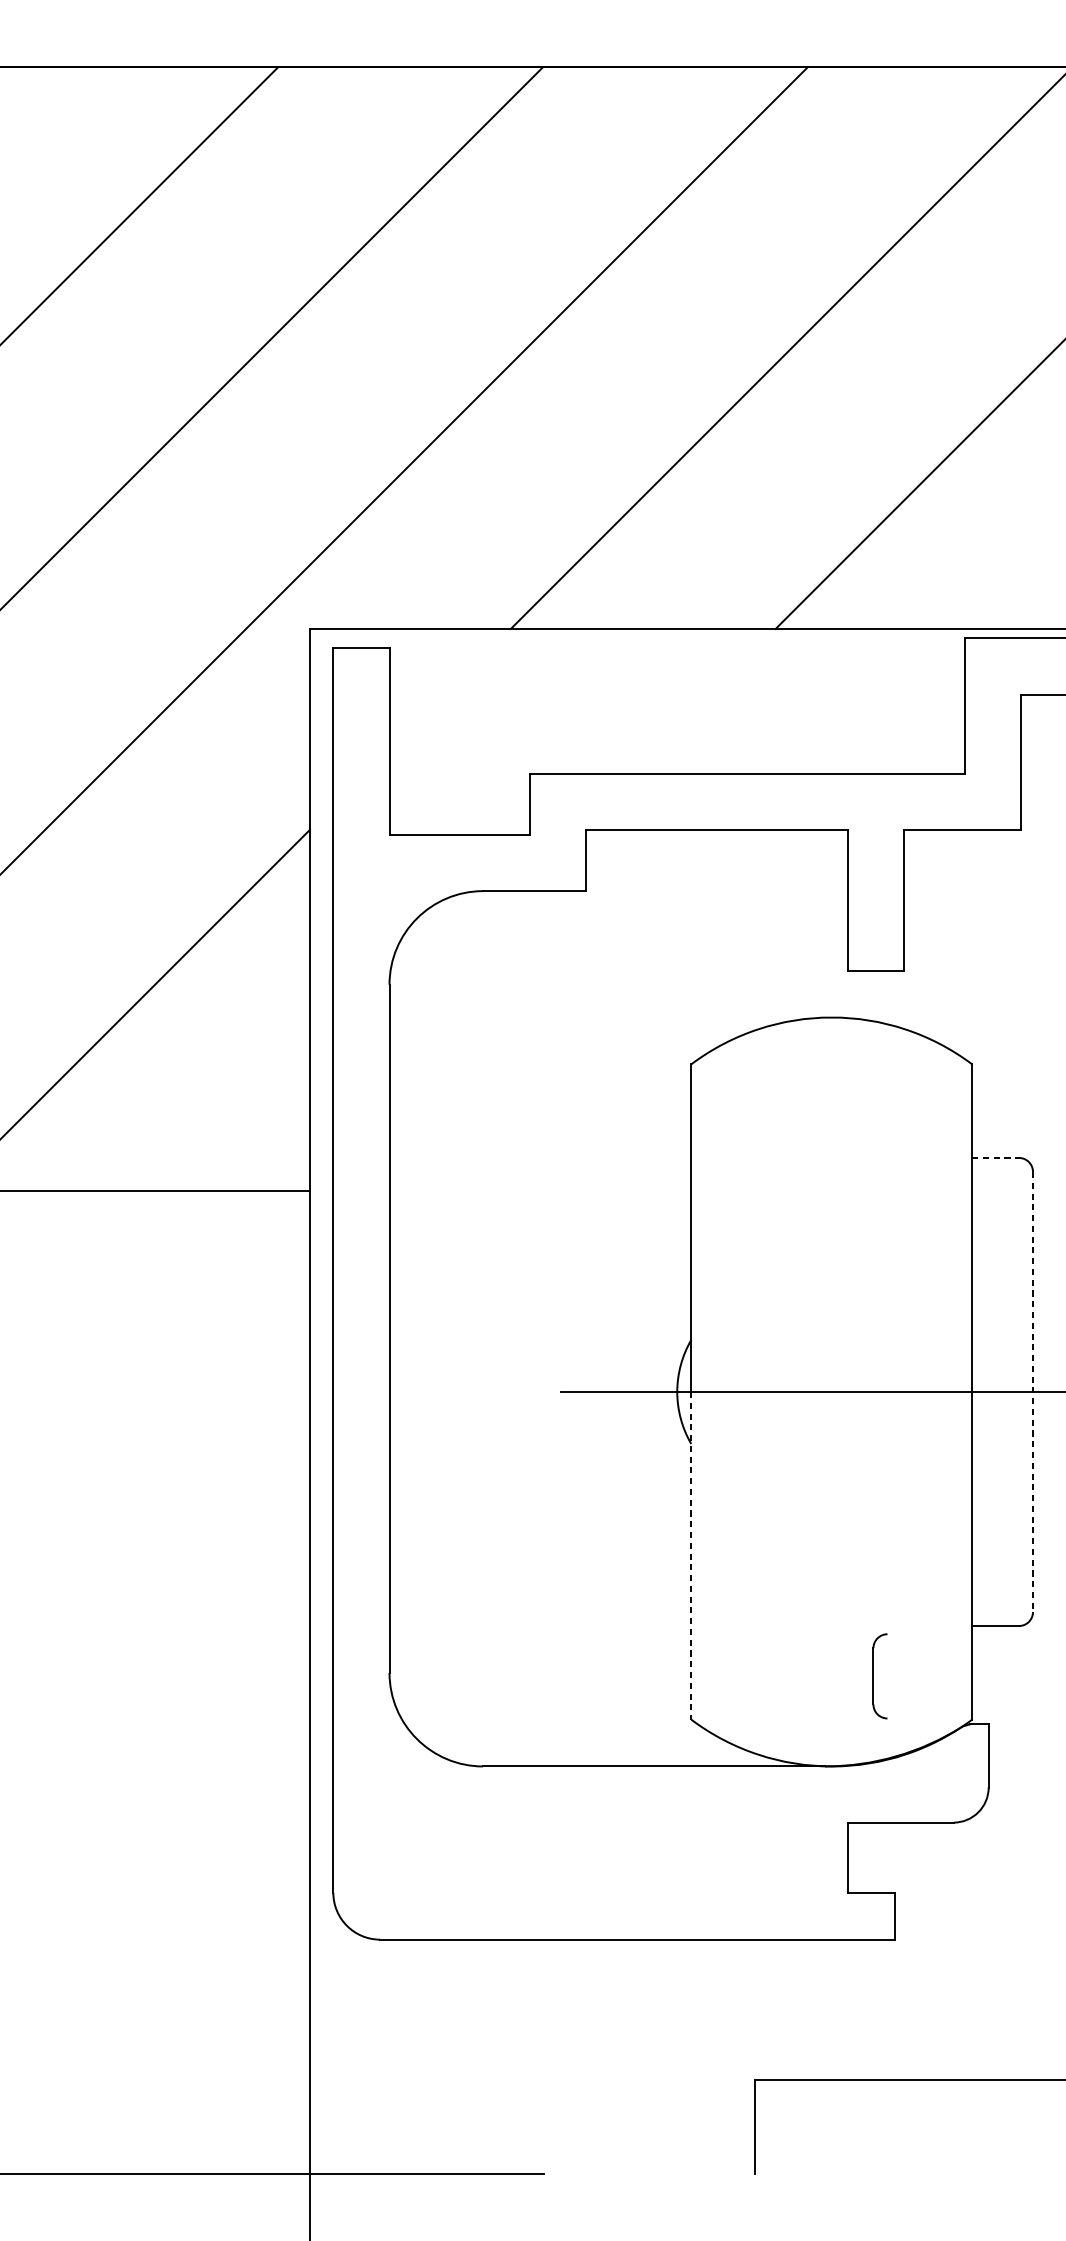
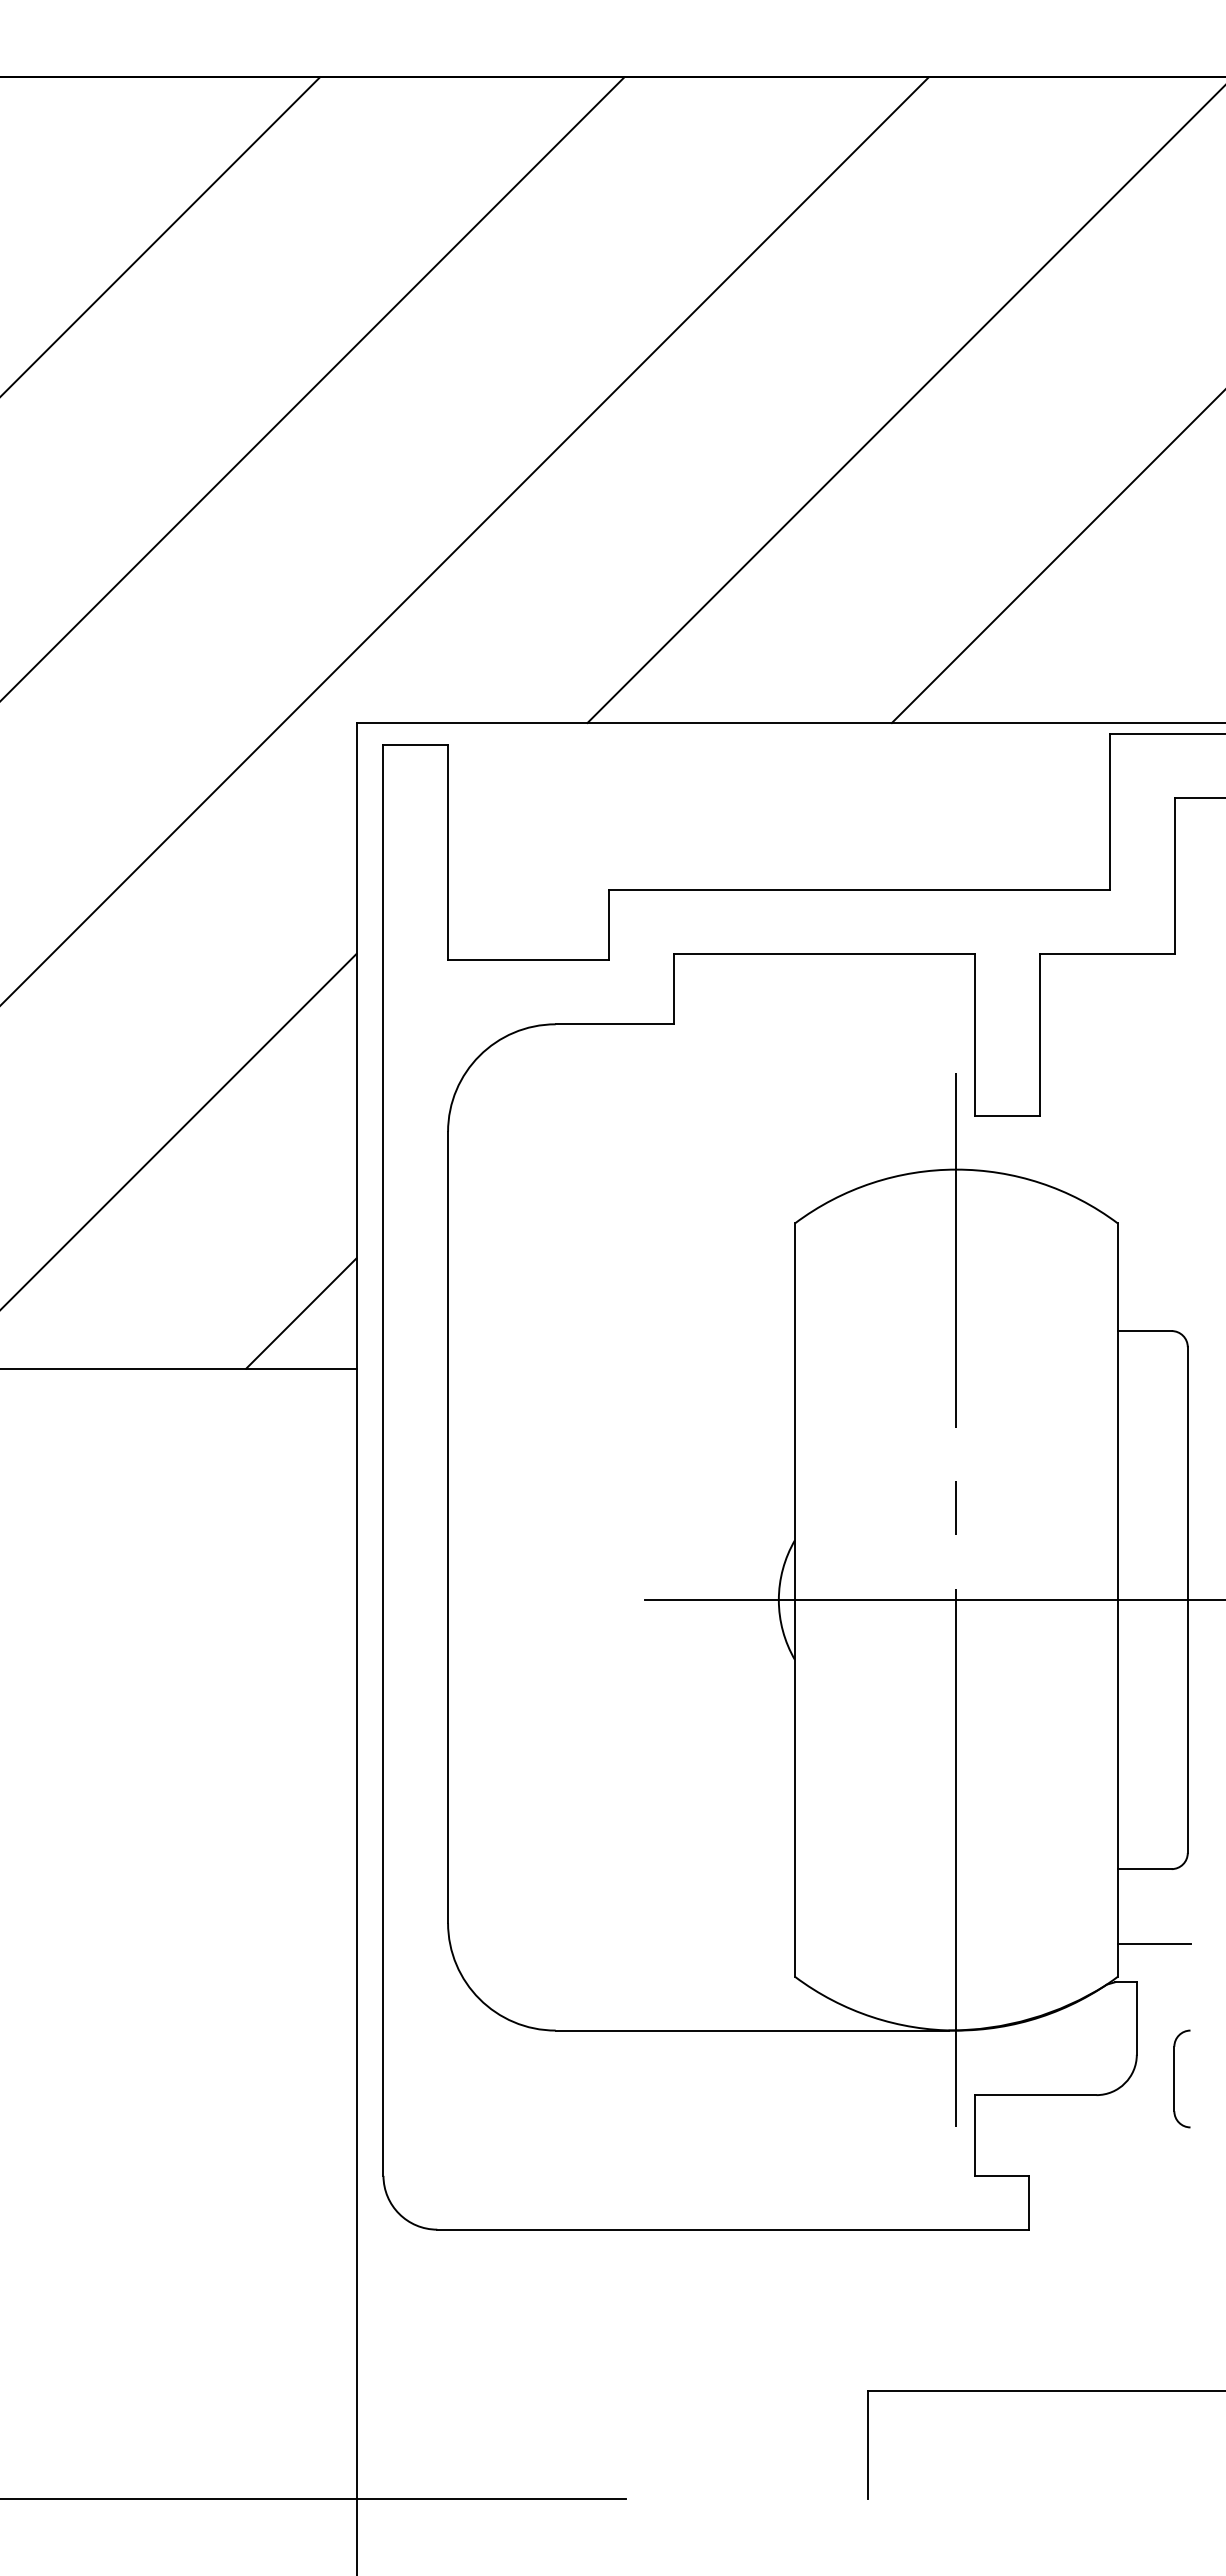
line: (262, 1142) -> (301, 1313), added
line: (995, 1158) -> (1144, 1331), dashed -> solid
line: (831, 1392) -> (956, 1600), added
line: (1032, 1392) -> (1187, 1600), dashed -> solid
line: (690, 1555) -> (794, 1788), dashed -> solid
part: (873, 1675) -> (1174, 2078), moved
line: (1003, 1691) -> (1153, 1944), added

